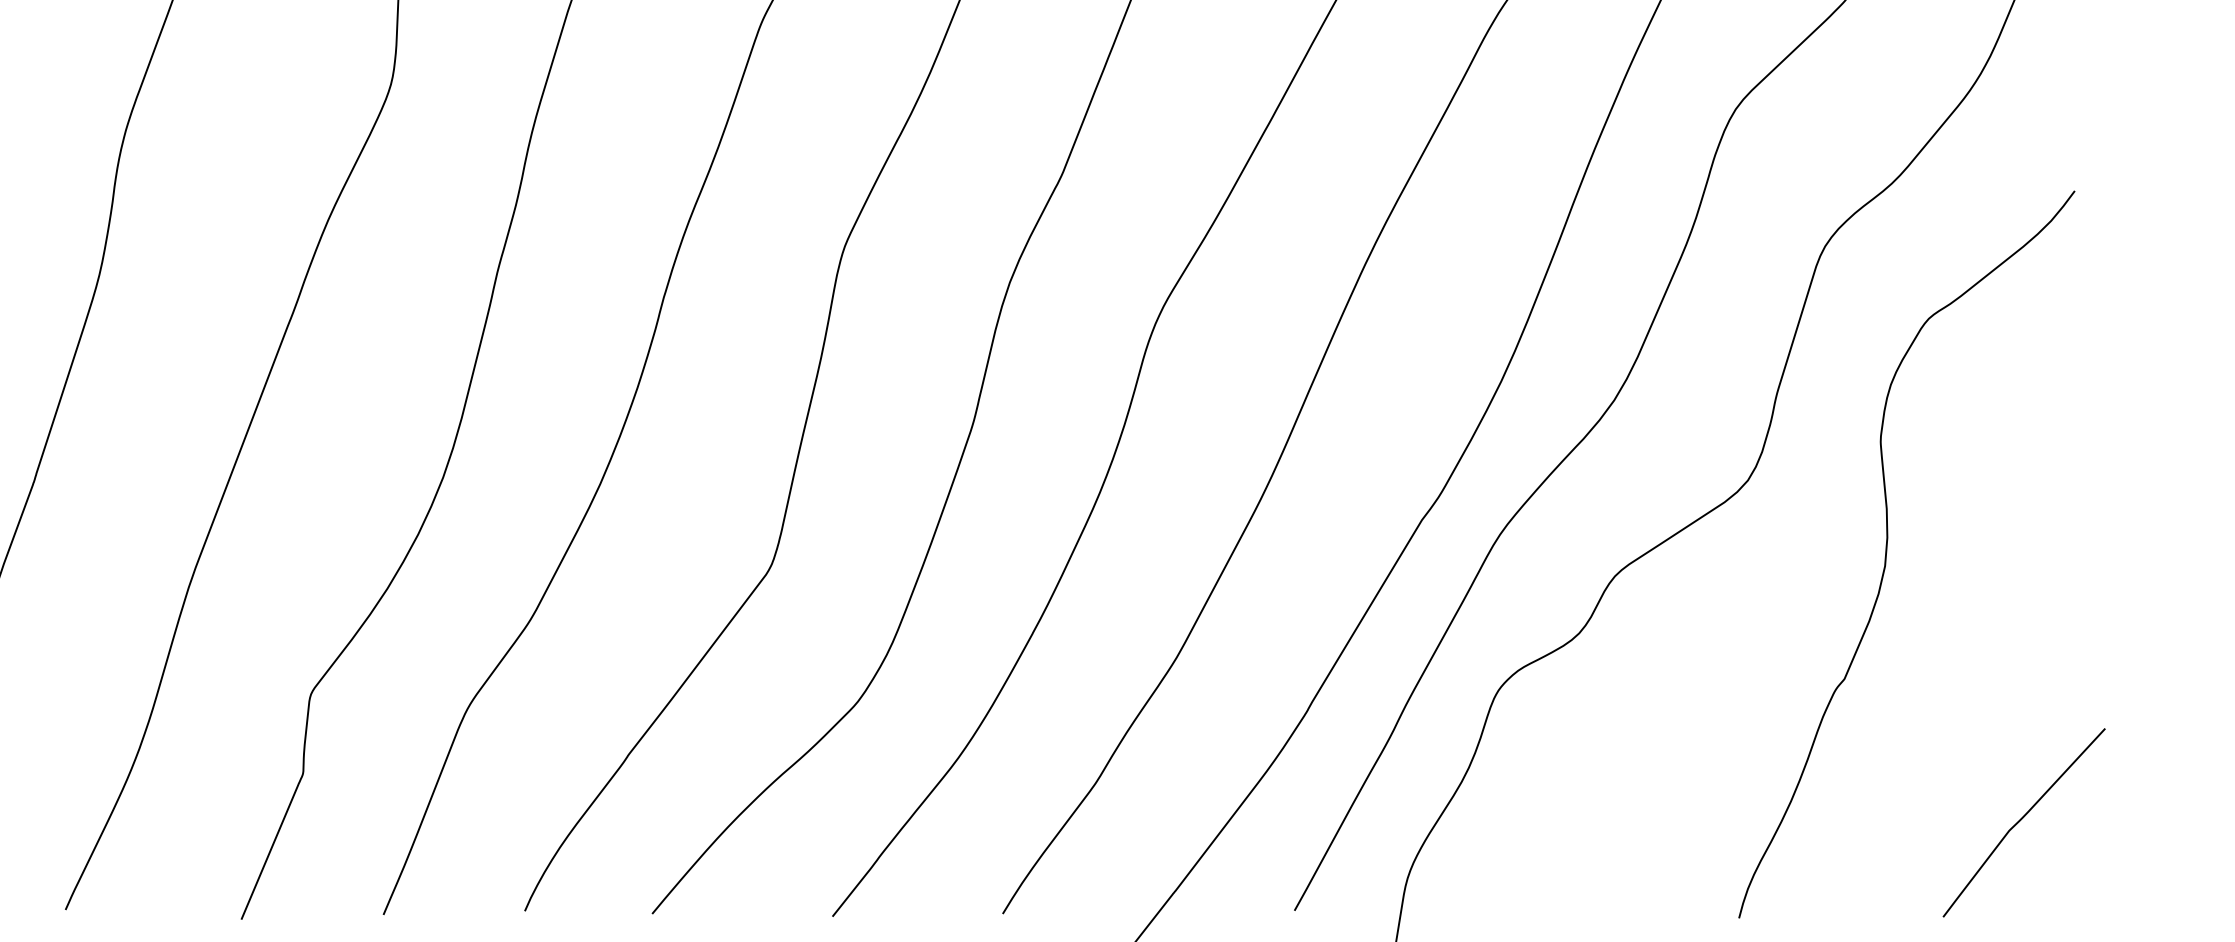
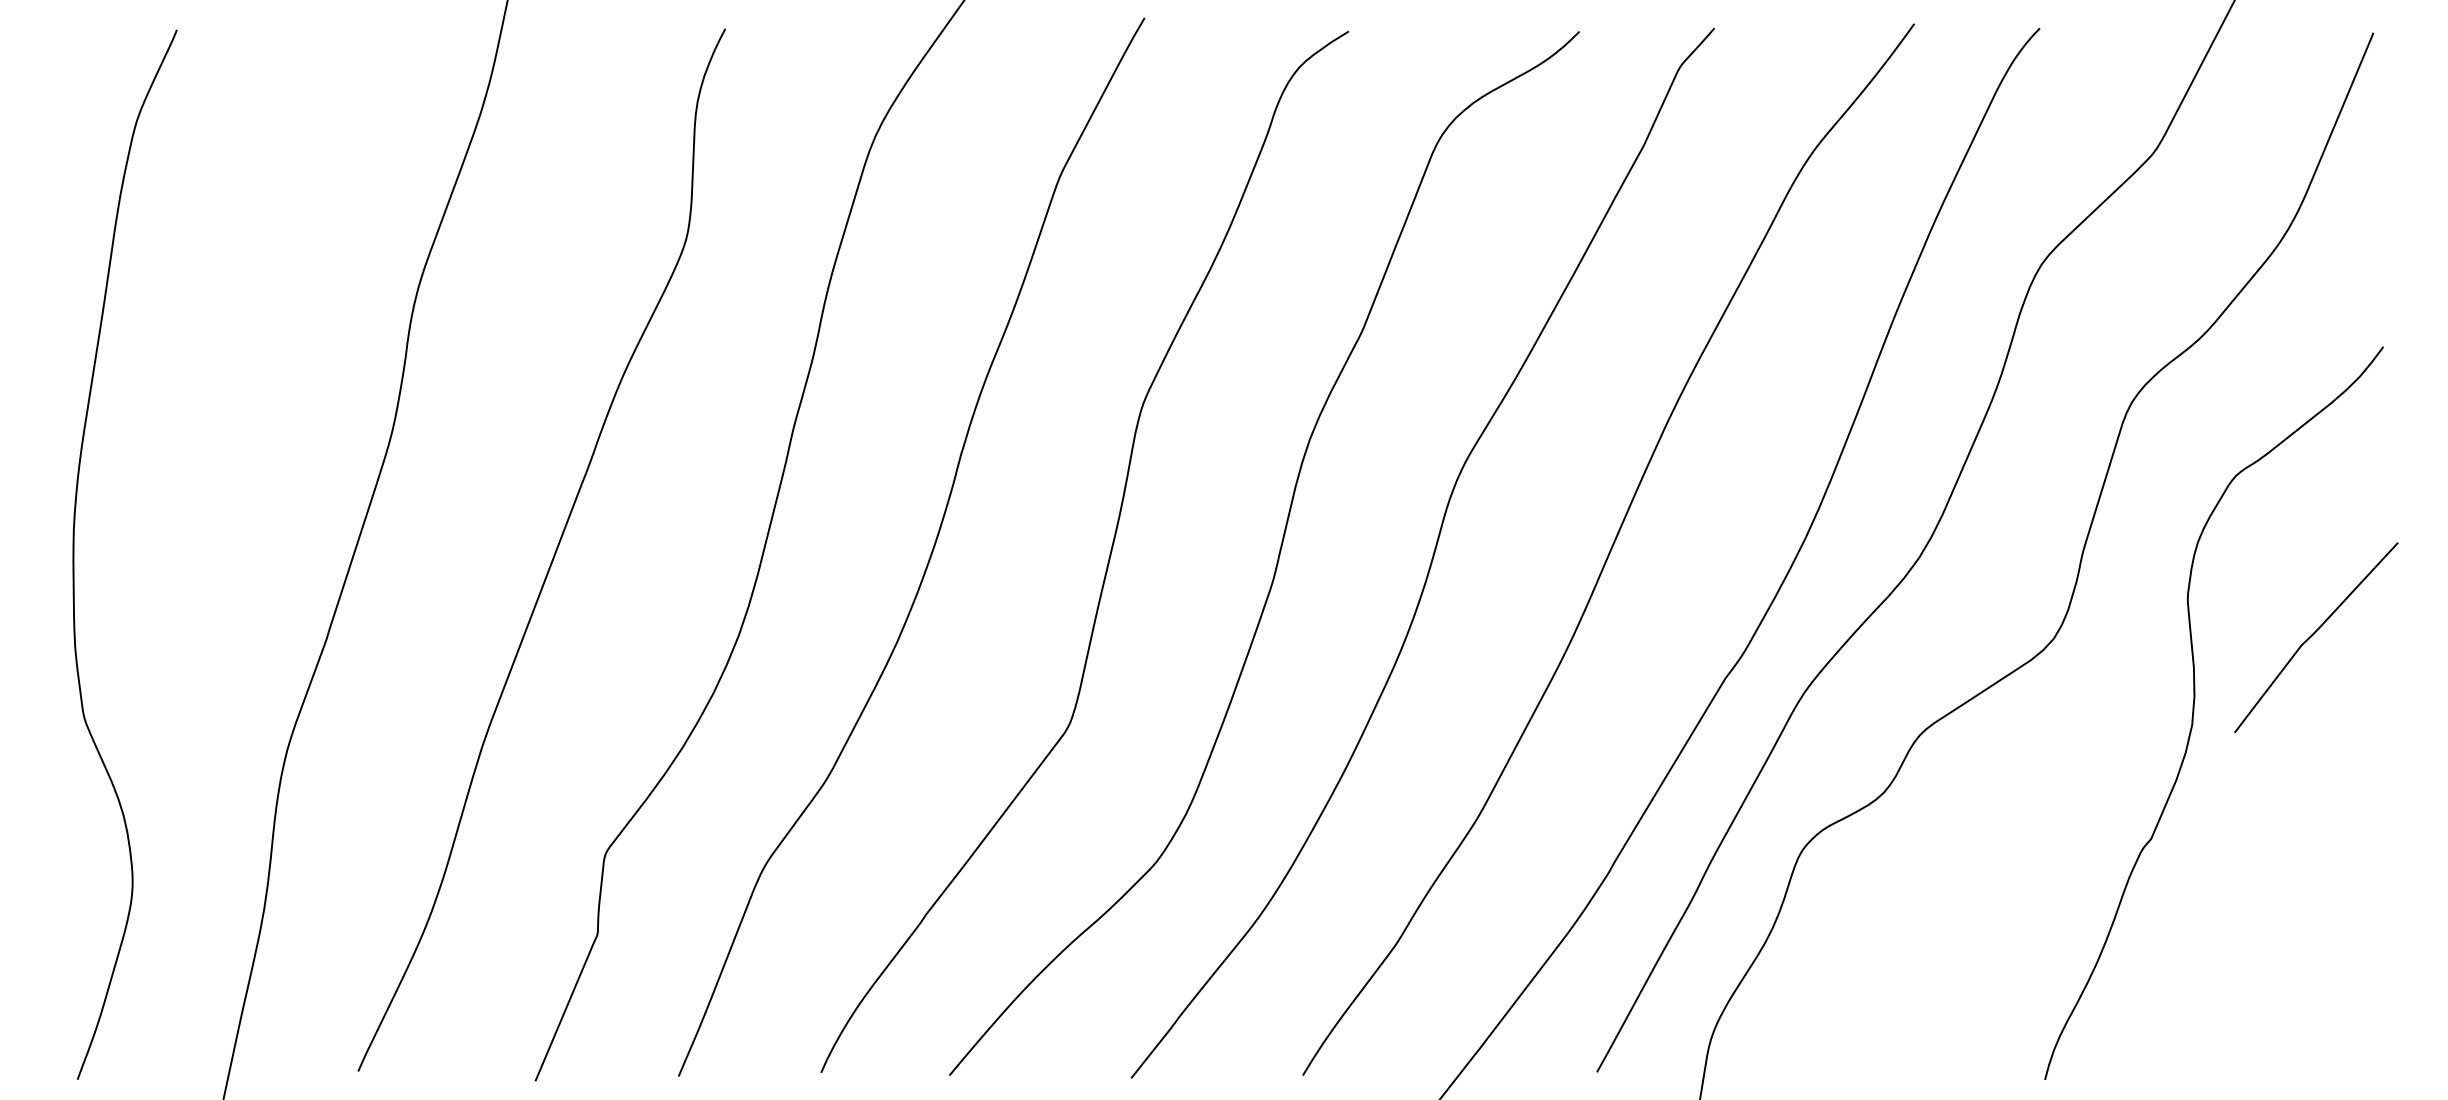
curve: (2022, 819) -> (2314, 634), moved

